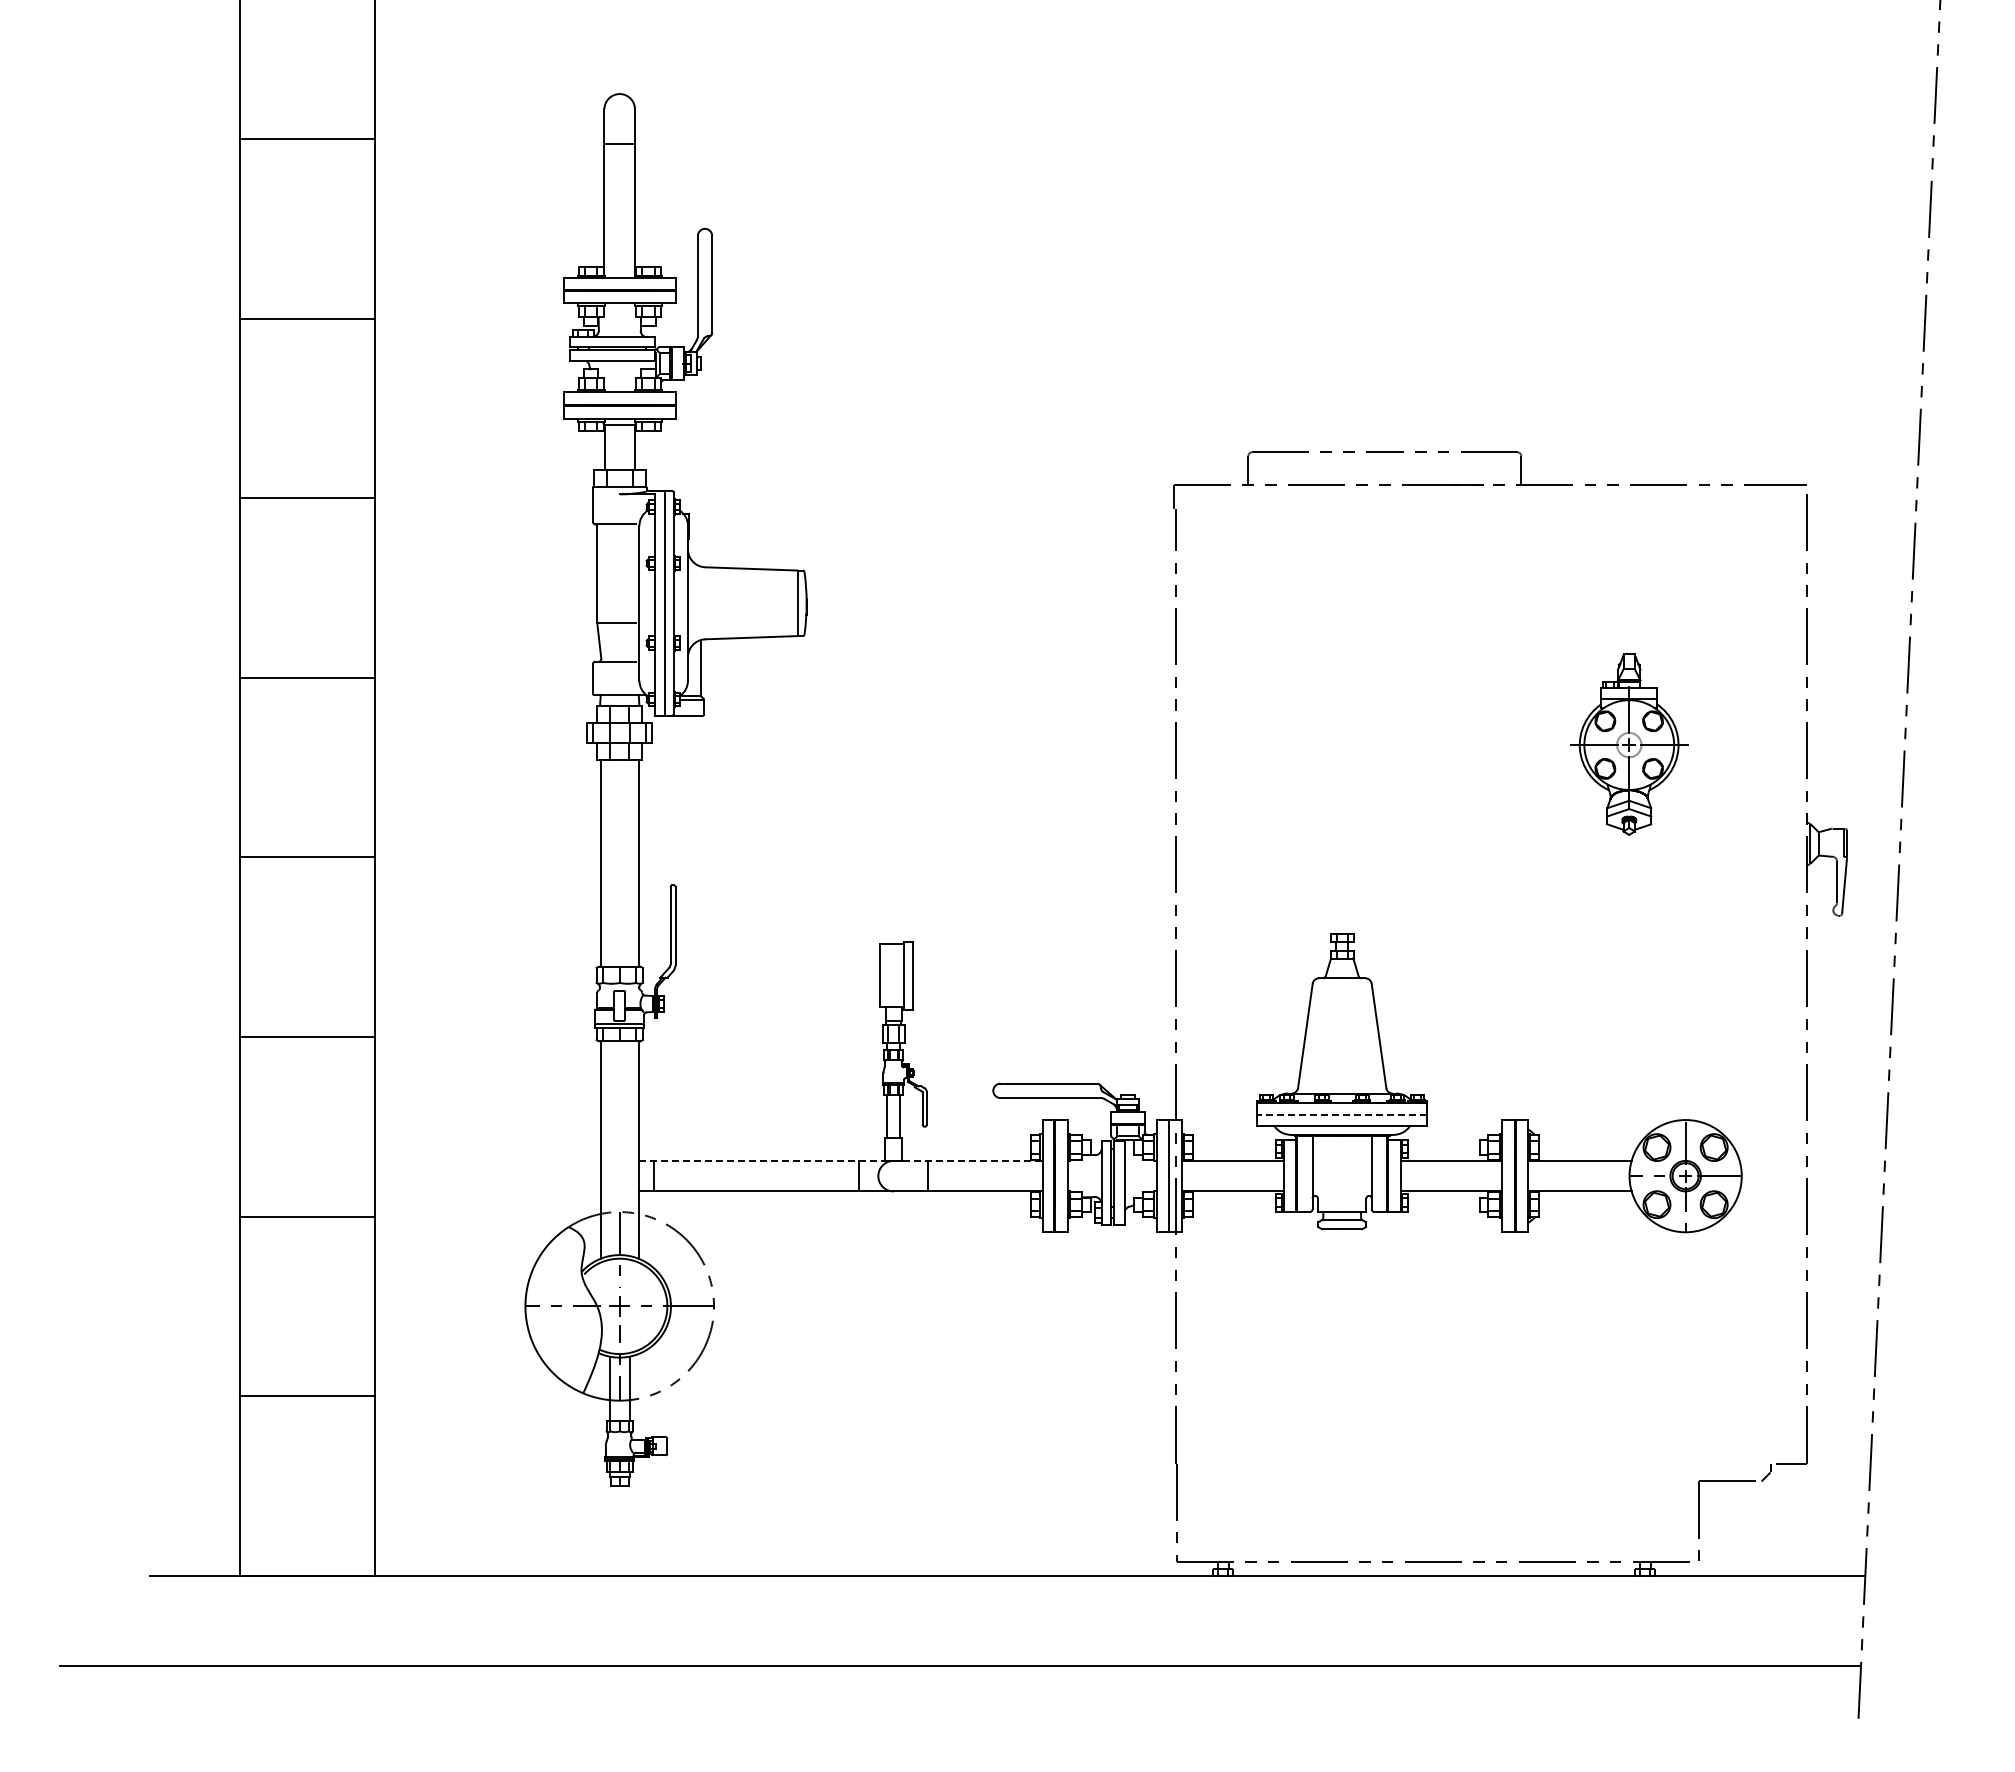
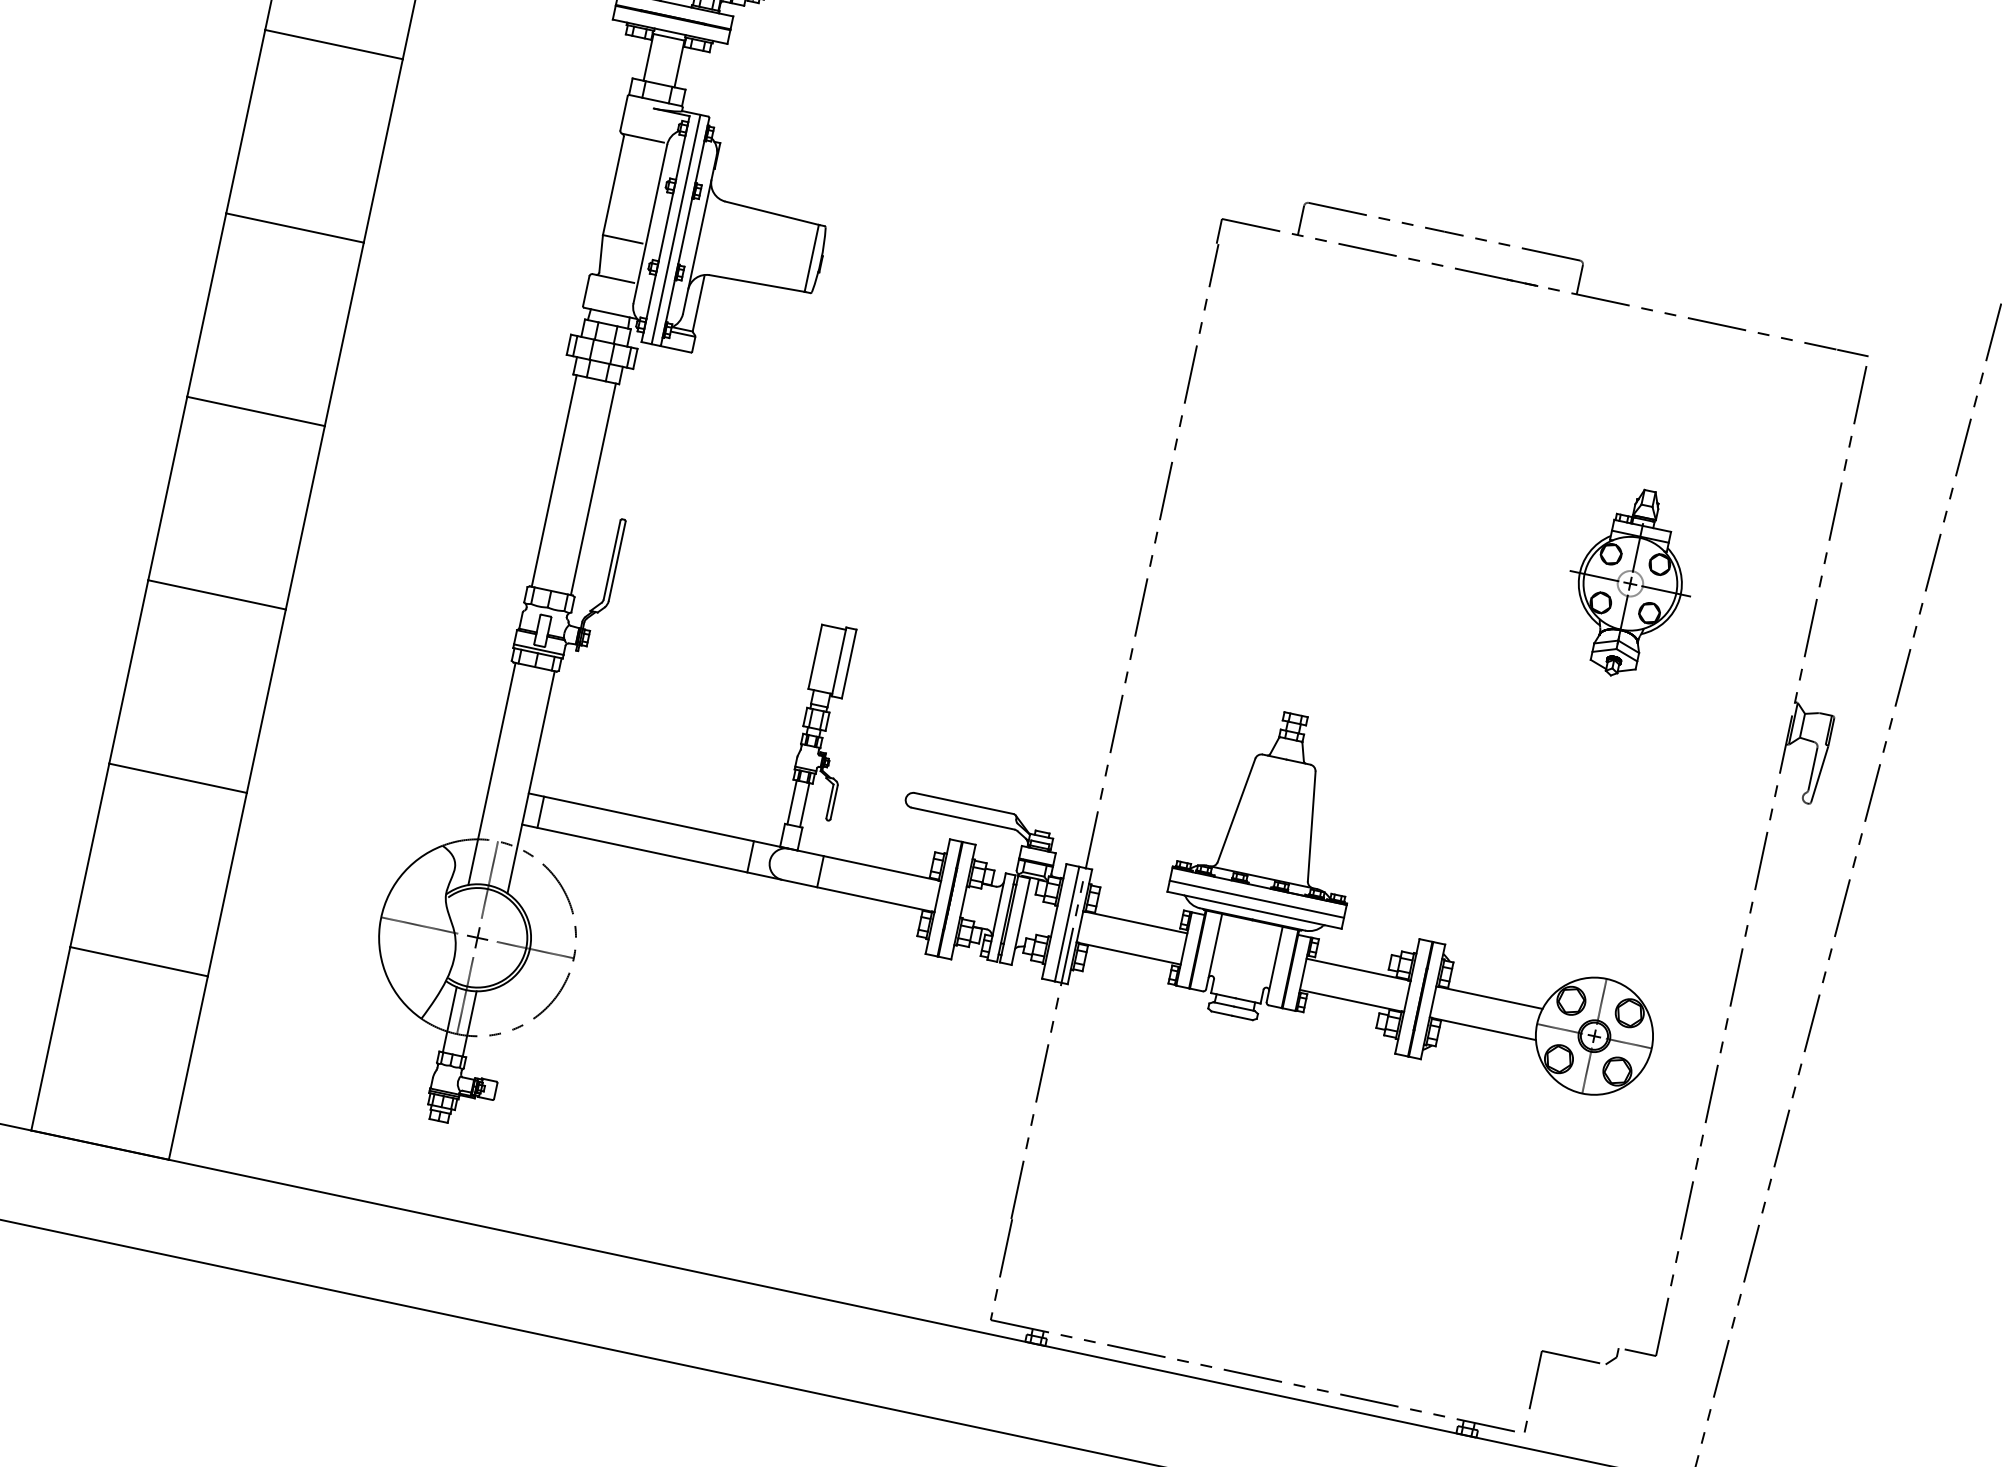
line: (1341, 1115) -> (1256, 899), dashed -> solid
line: (840, 1160) -> (734, 836), dashed -> solid

